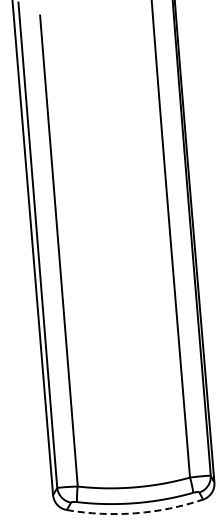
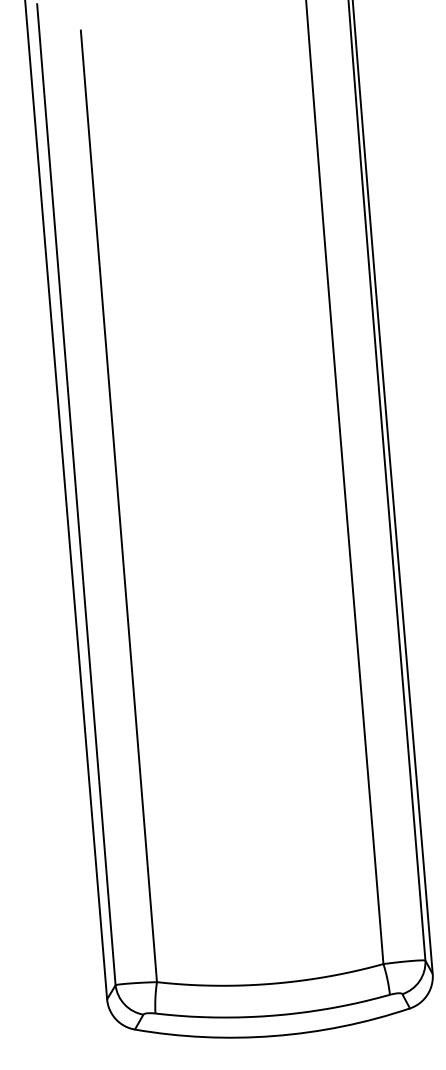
arc: (135, 513) -> (273, 1036), dashed -> solid

